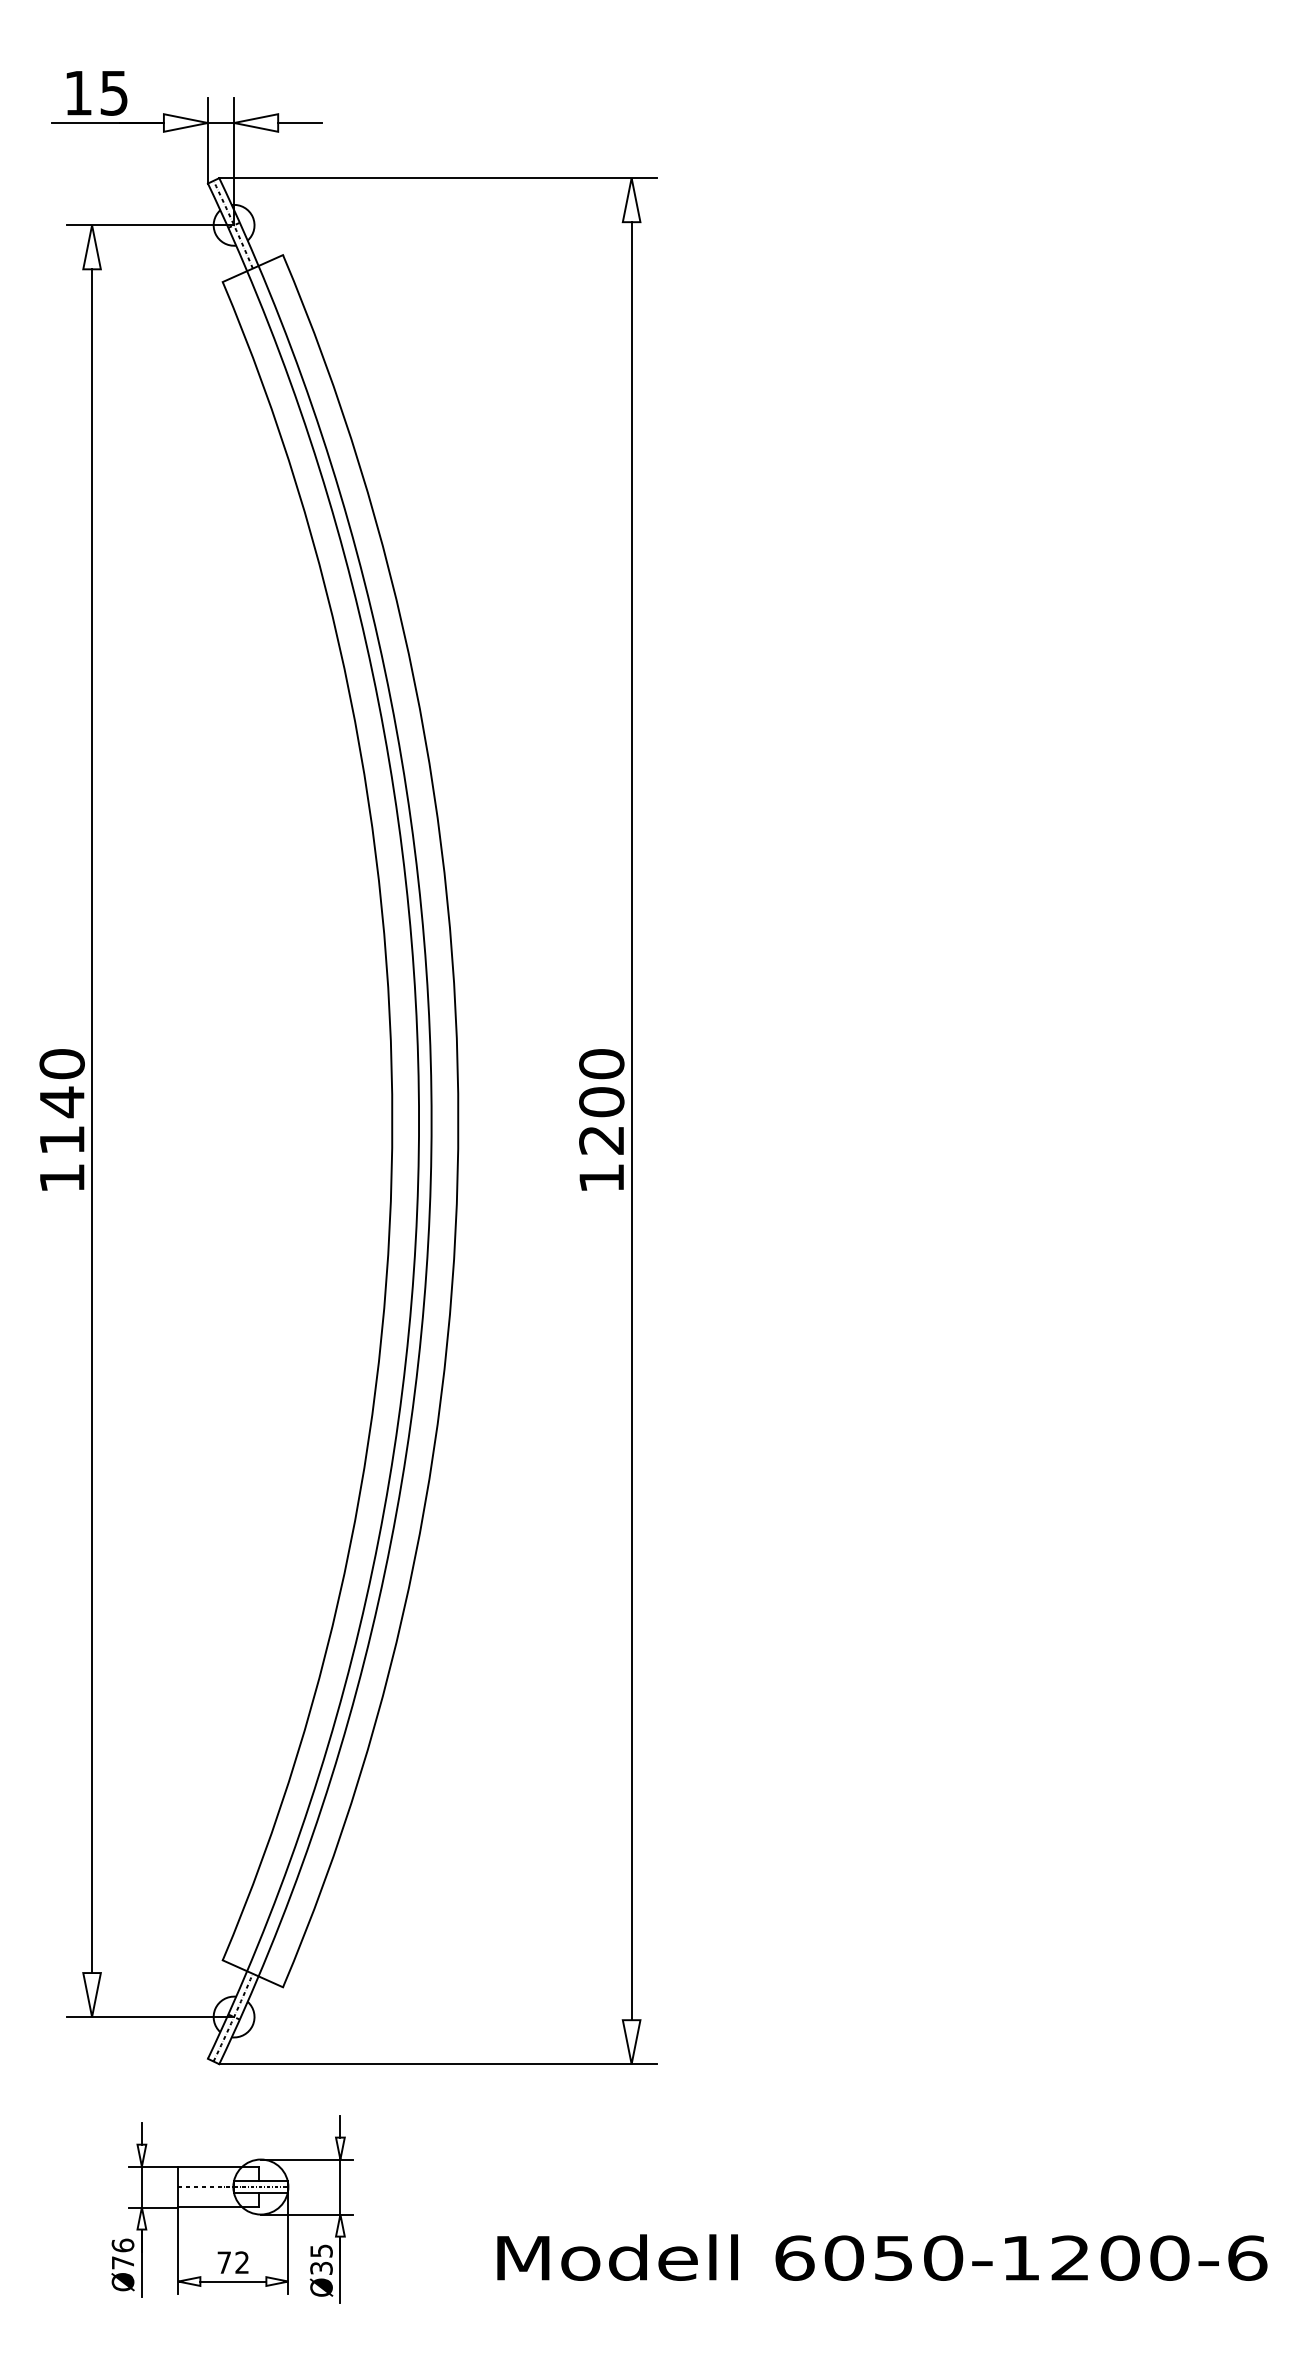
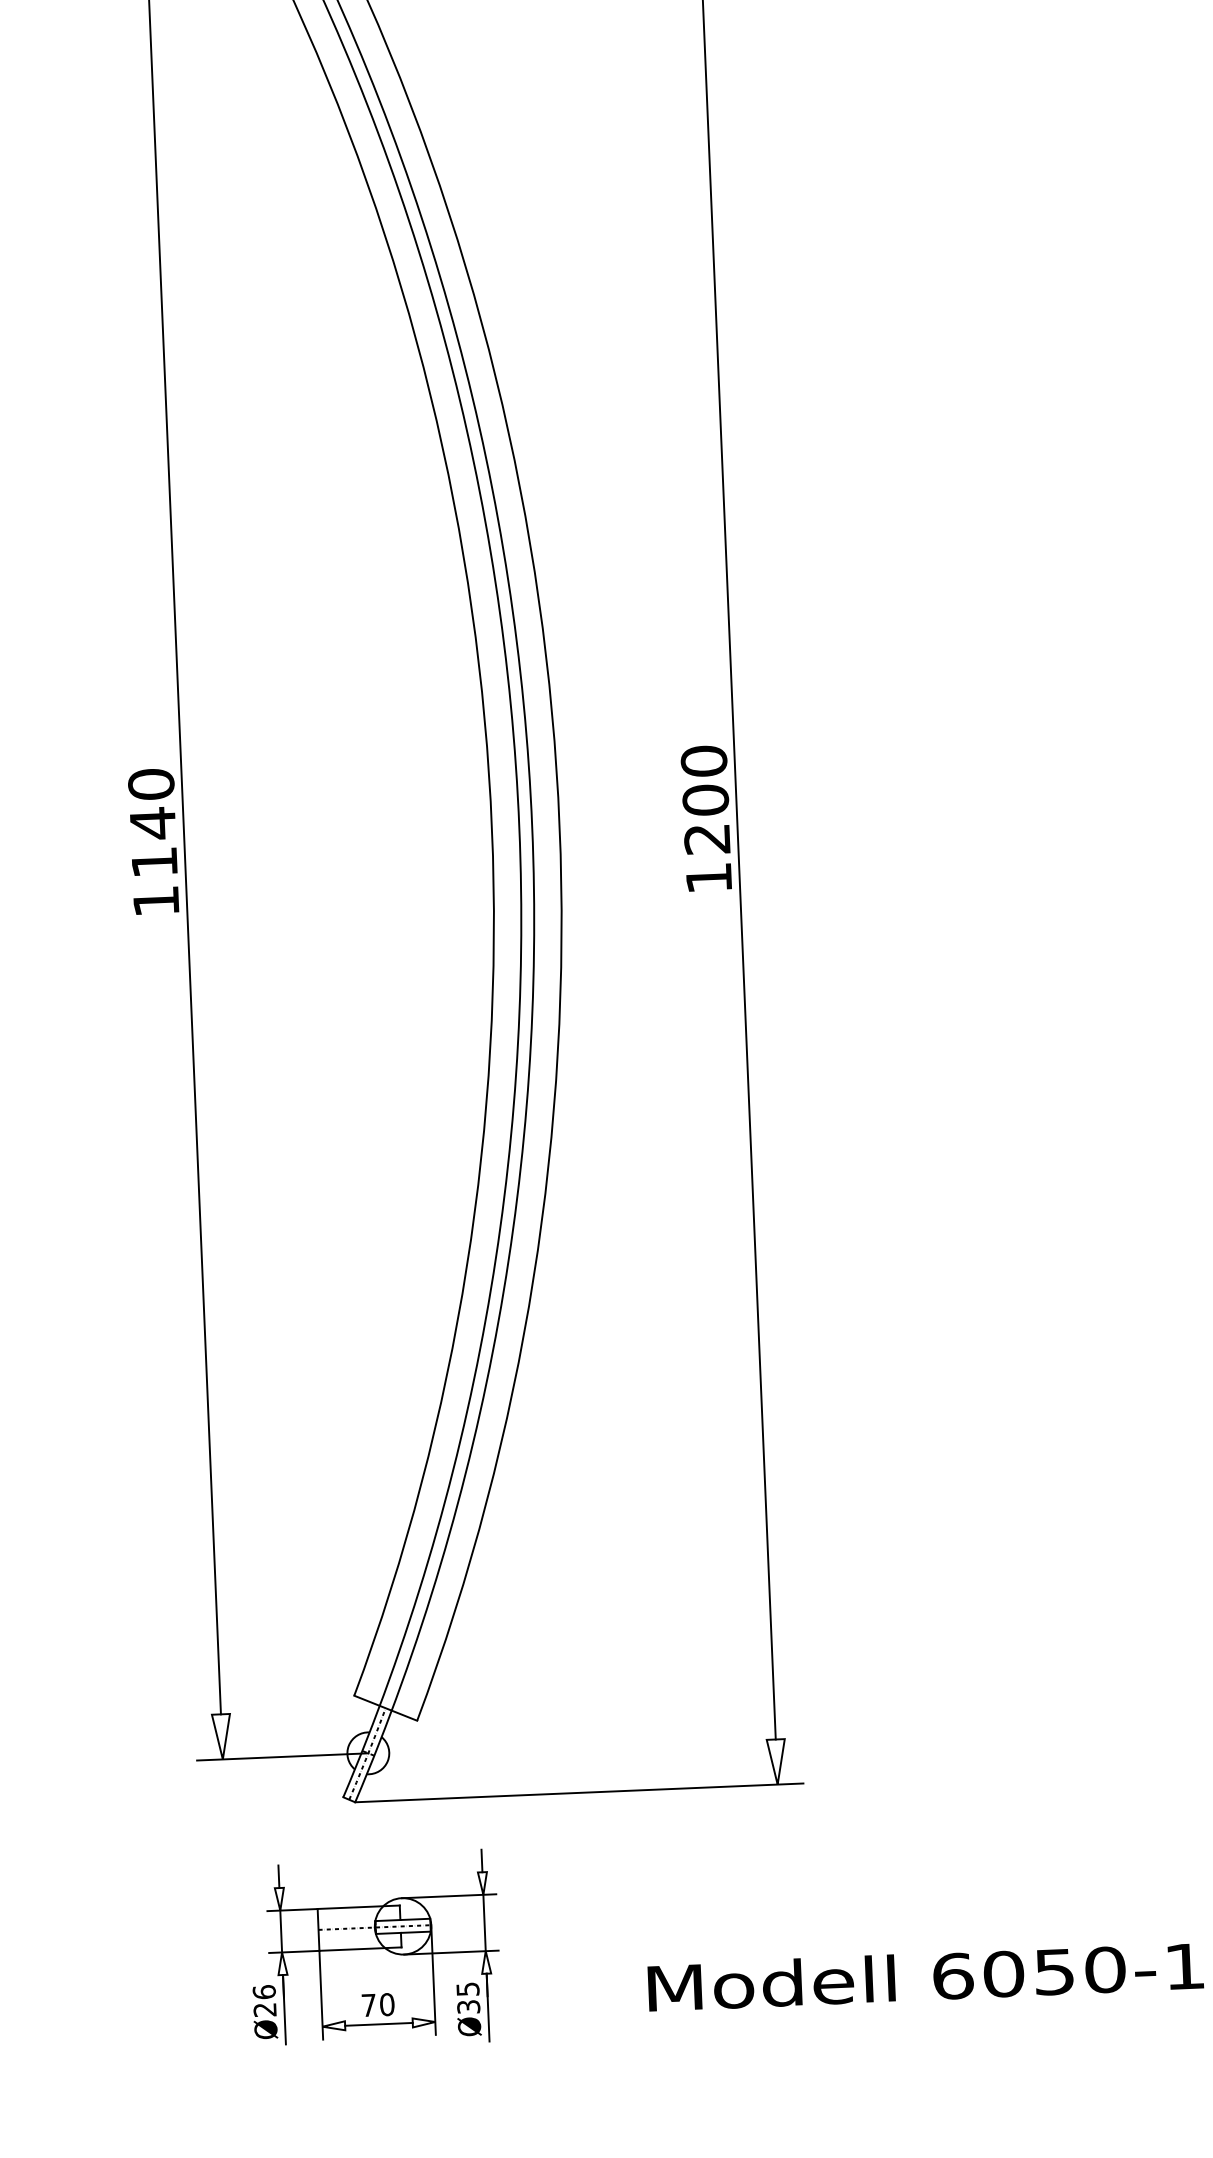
text: (122, 2262) -> (264, 2009), Ø76 -> Ø26
text: (242, 2262) -> (387, 2004), 72 -> 70

